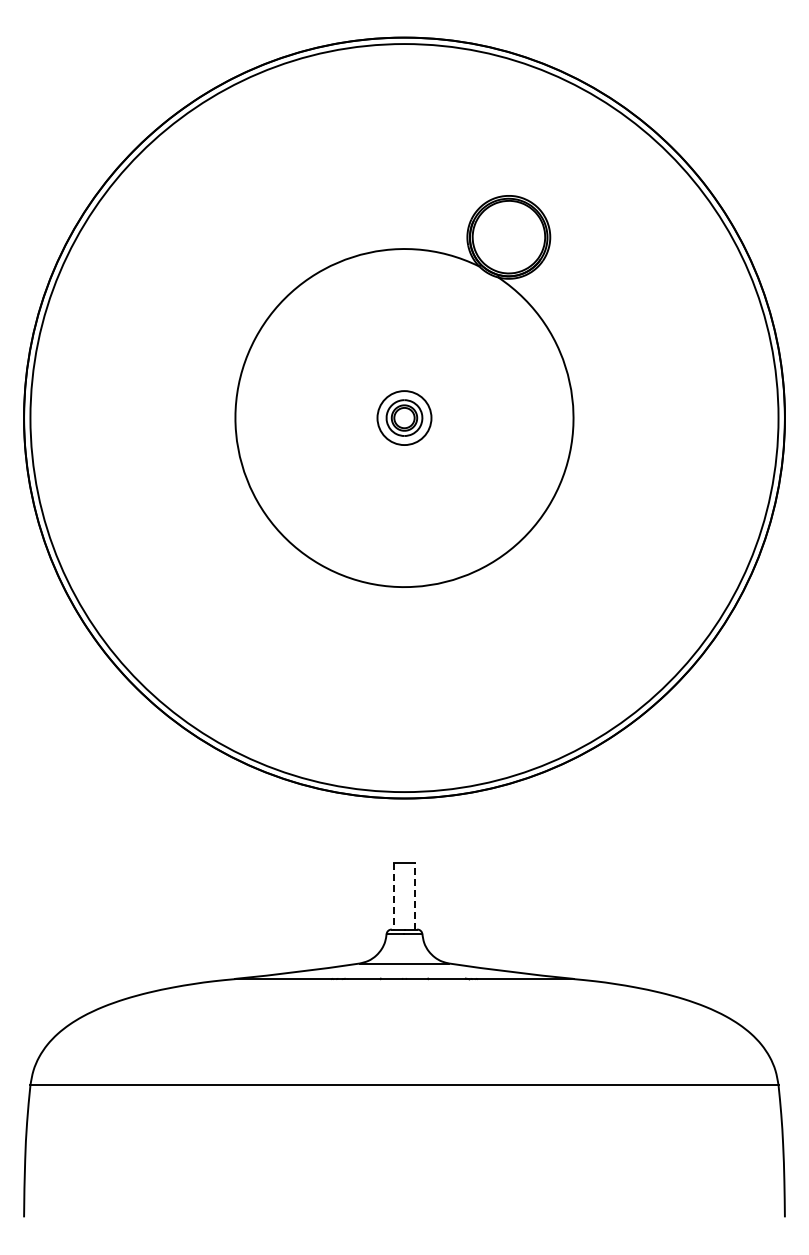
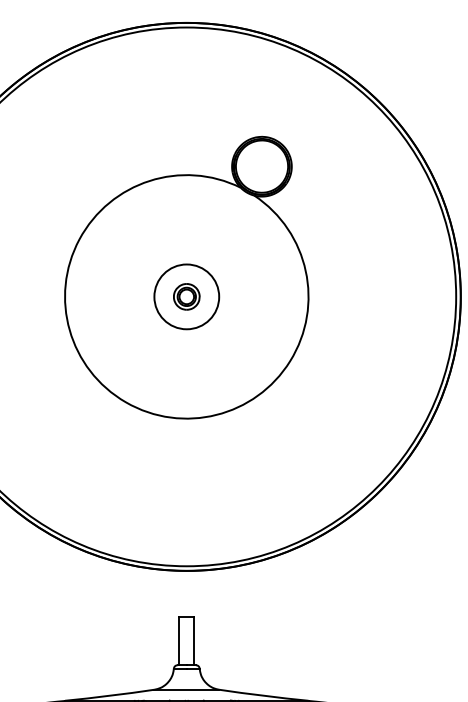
circle: (404, 418) -> (186, 297), size x1.67
line: (414, 895) -> (194, 640), dashed -> solid
line: (394, 896) -> (179, 641), dashed -> solid

